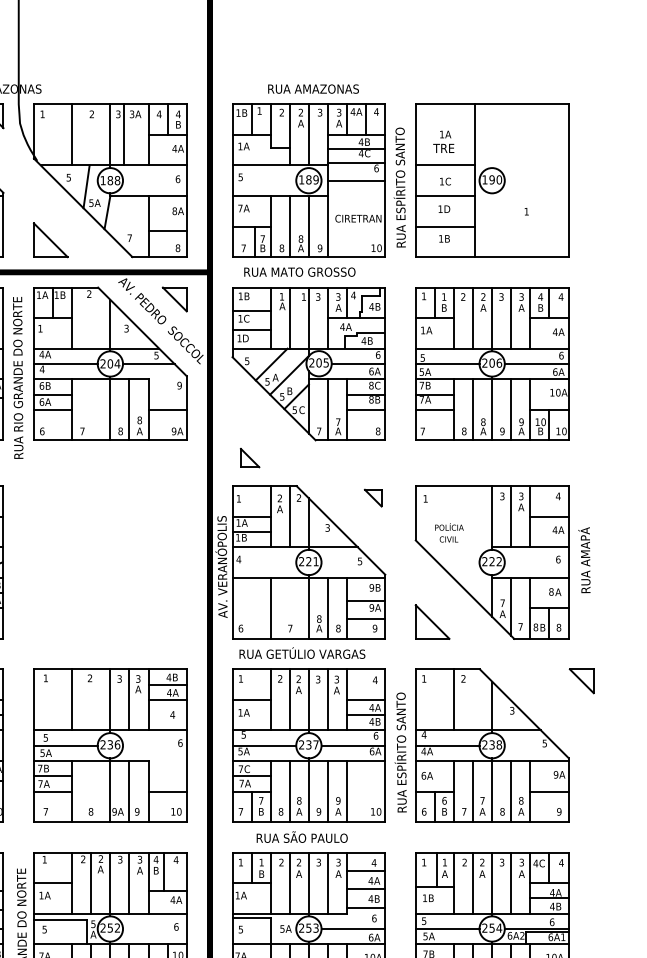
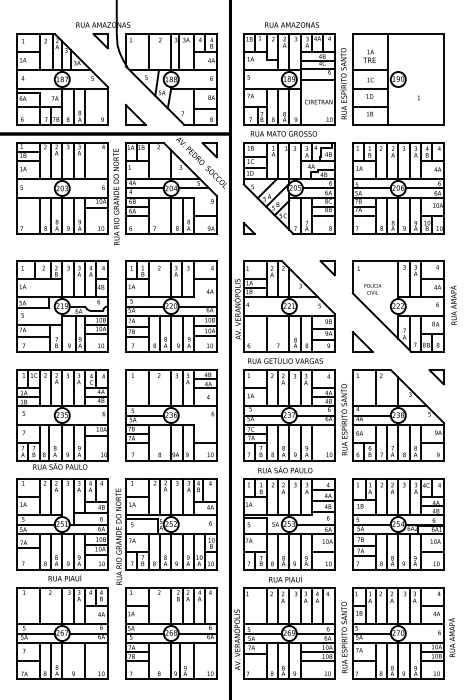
part: (250, 458) -> (249, 228), moved
part: (373, 498) -> (327, 268), size x1.43
part: (110, 562) -> (171, 306), added
part: (581, 681) -> (436, 377), moved

